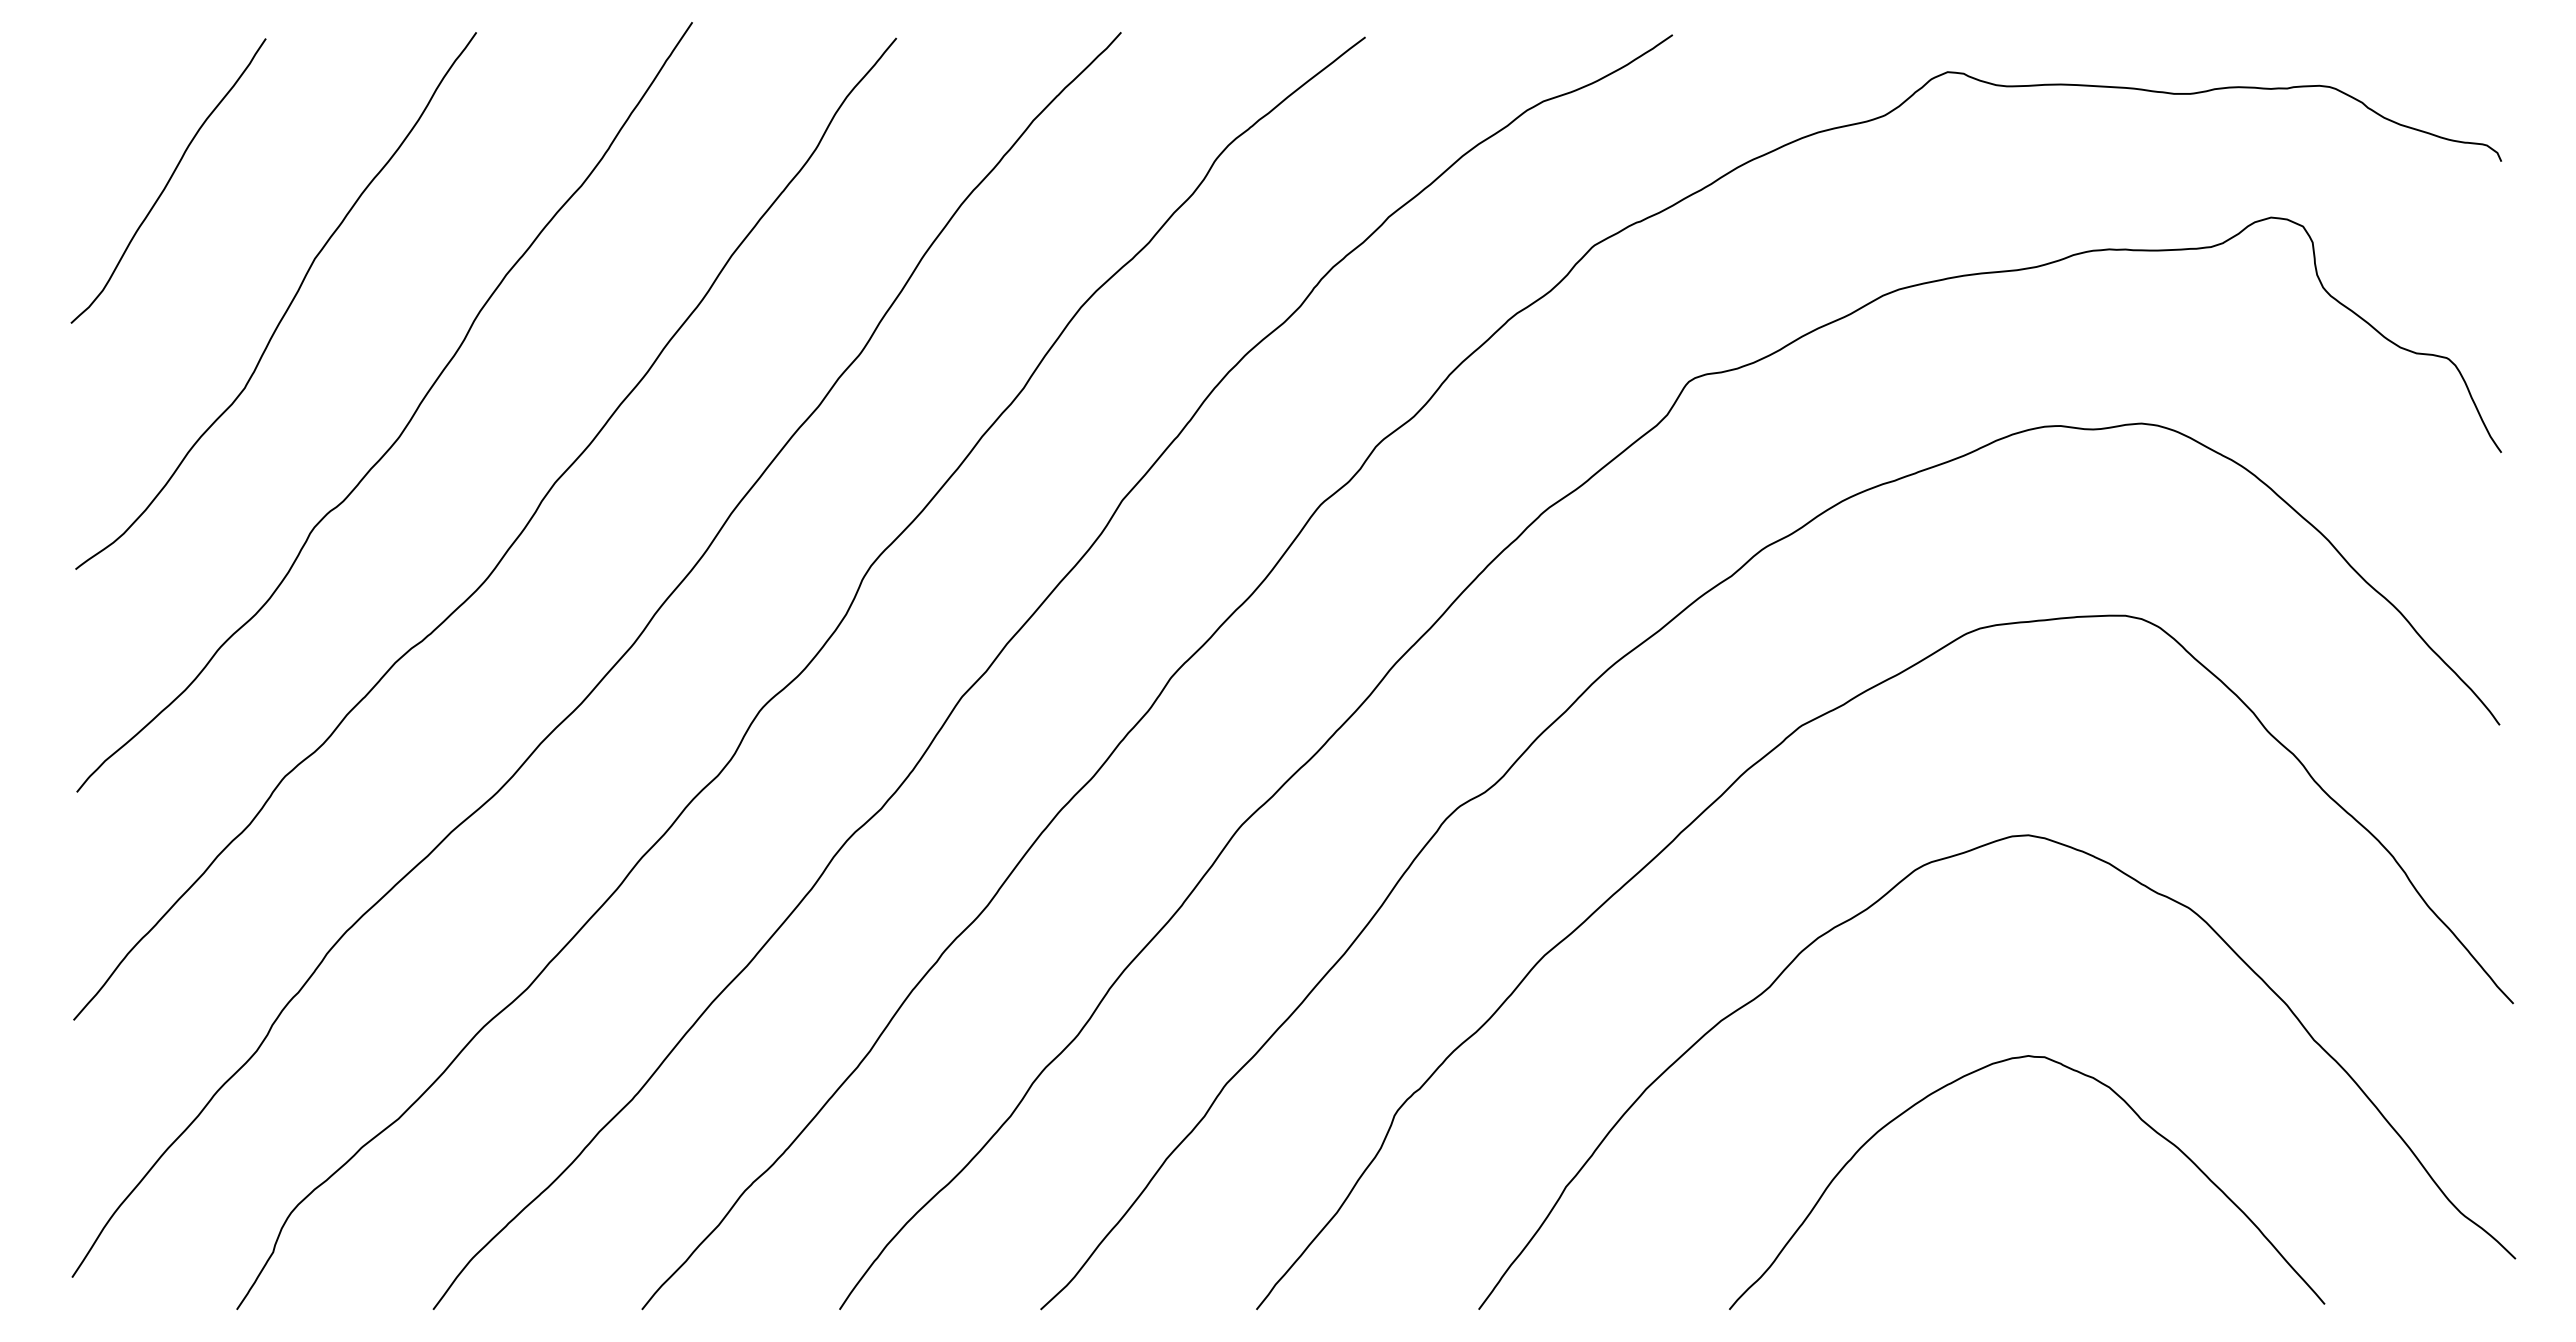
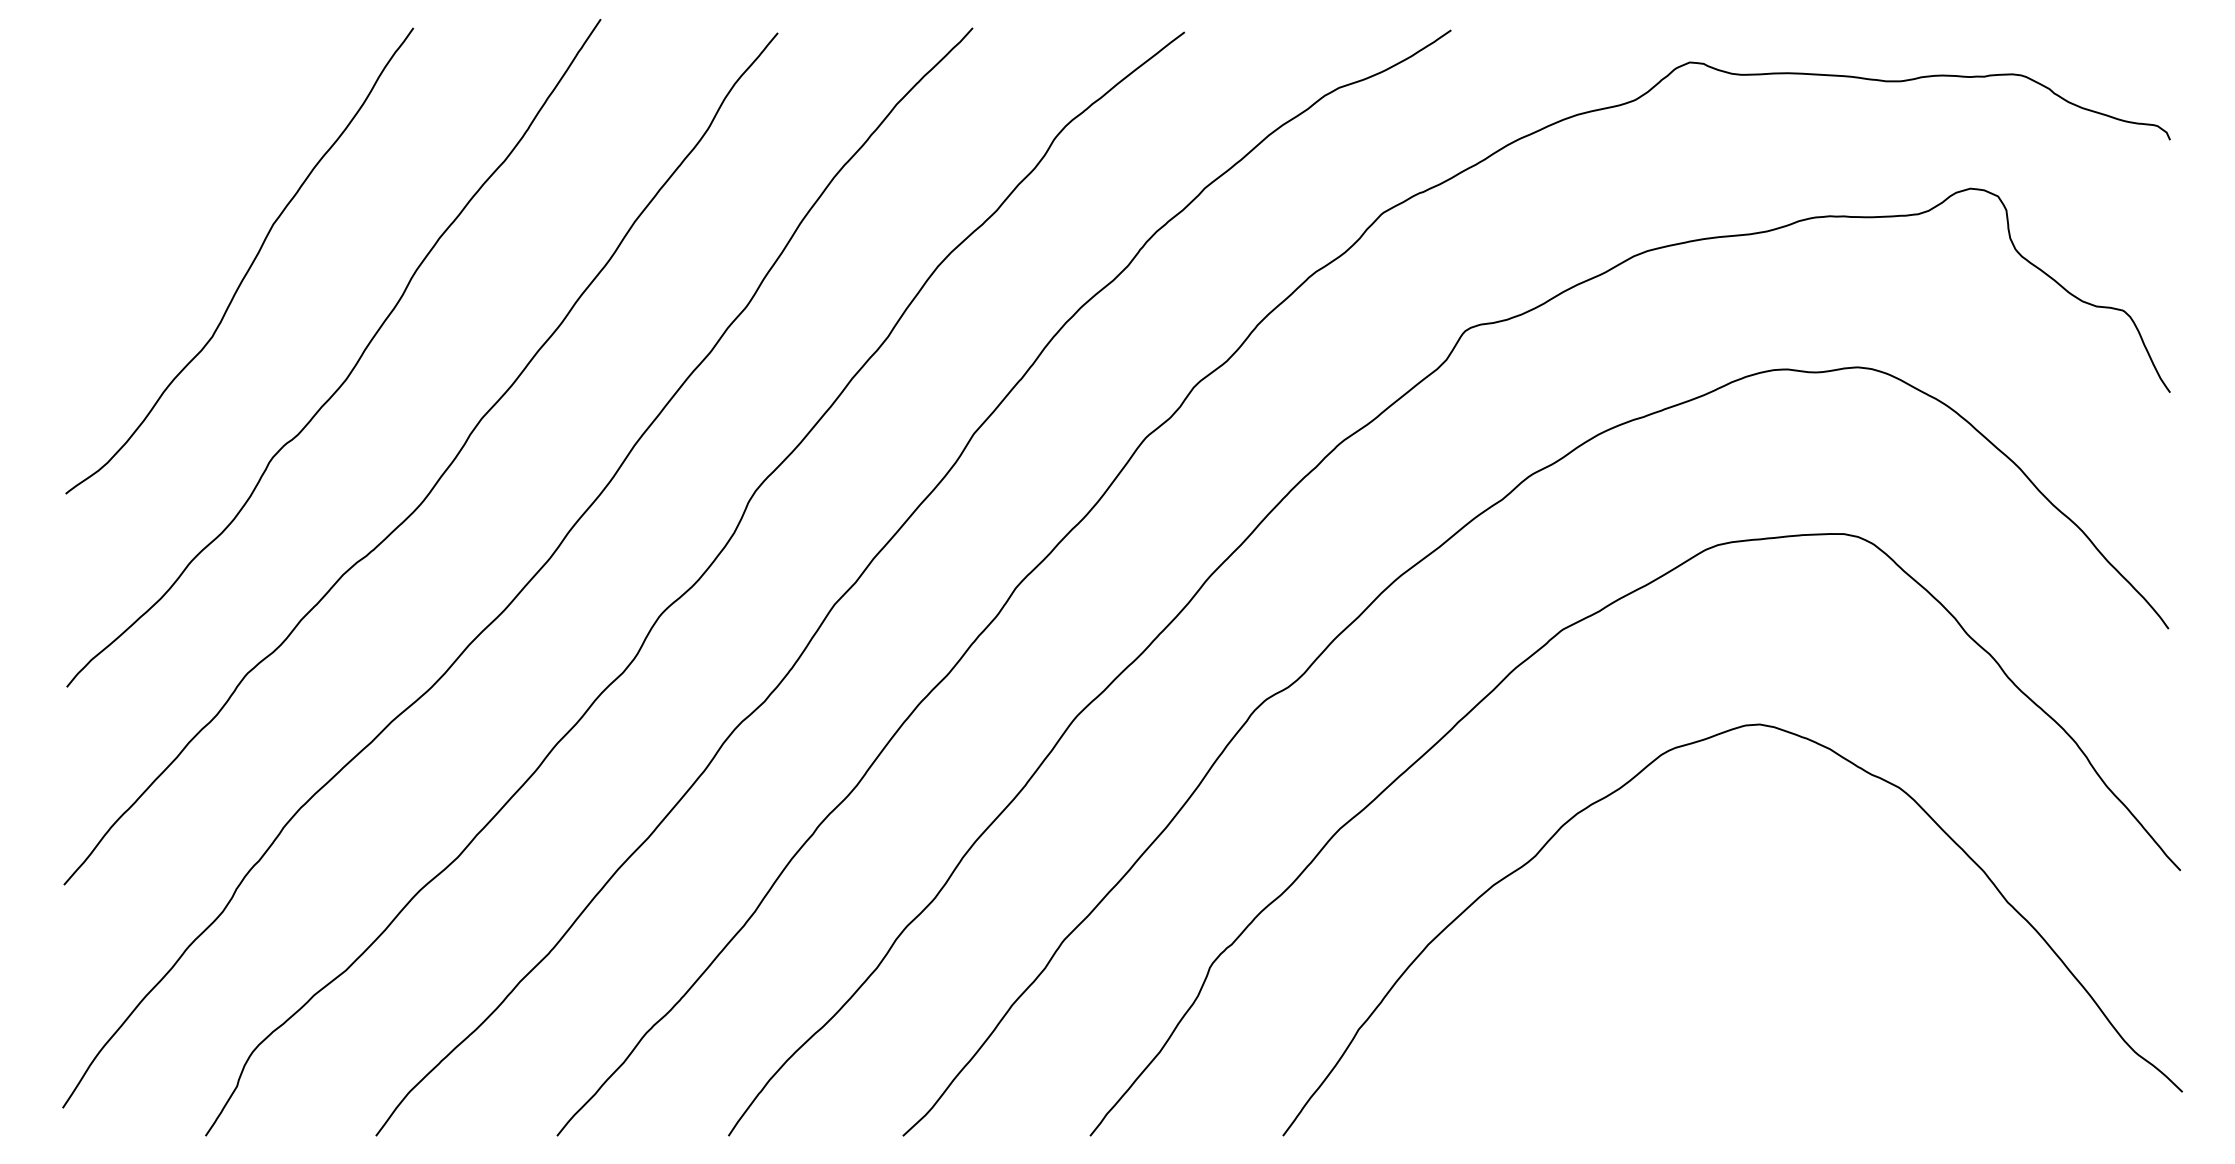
curve: (168, 180) -> (146, 156), removed
curve: (2071, 1070) -> (1797, 928), removed

